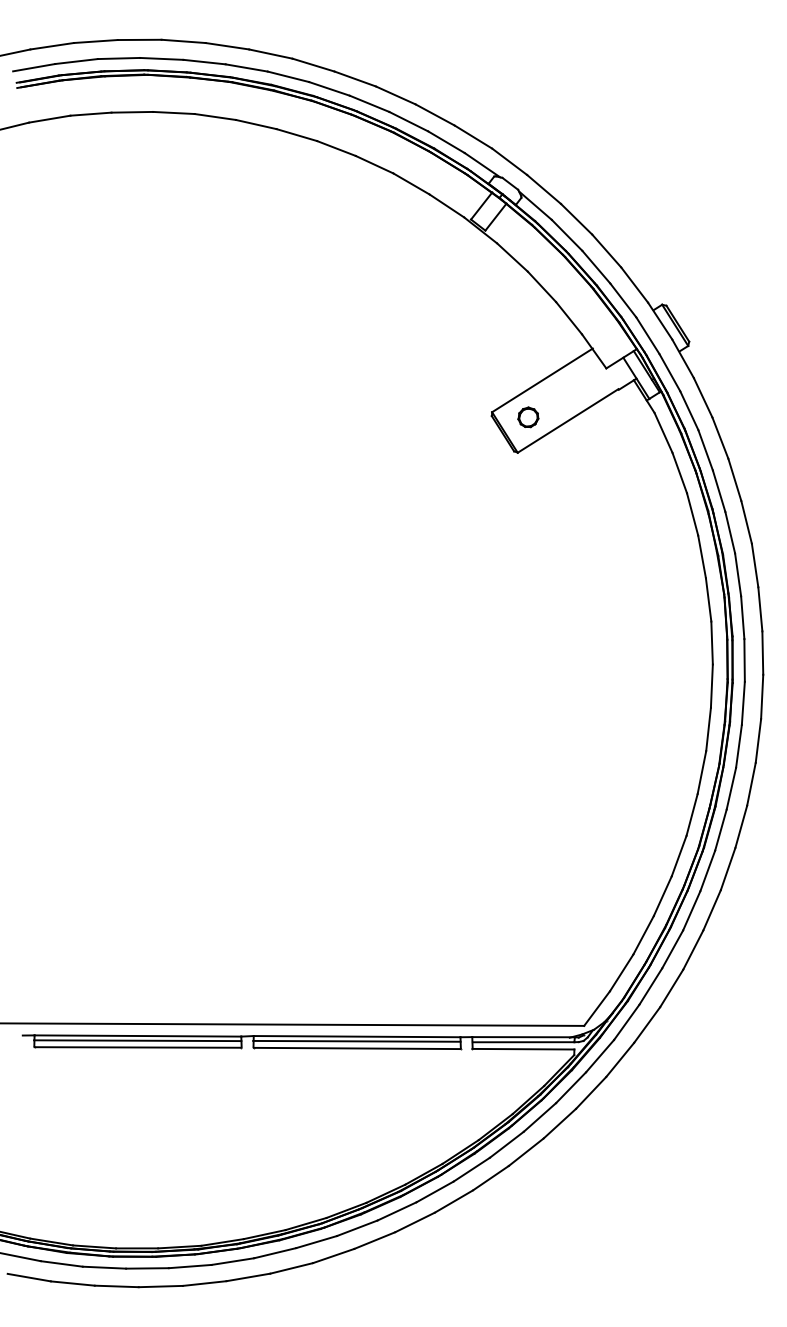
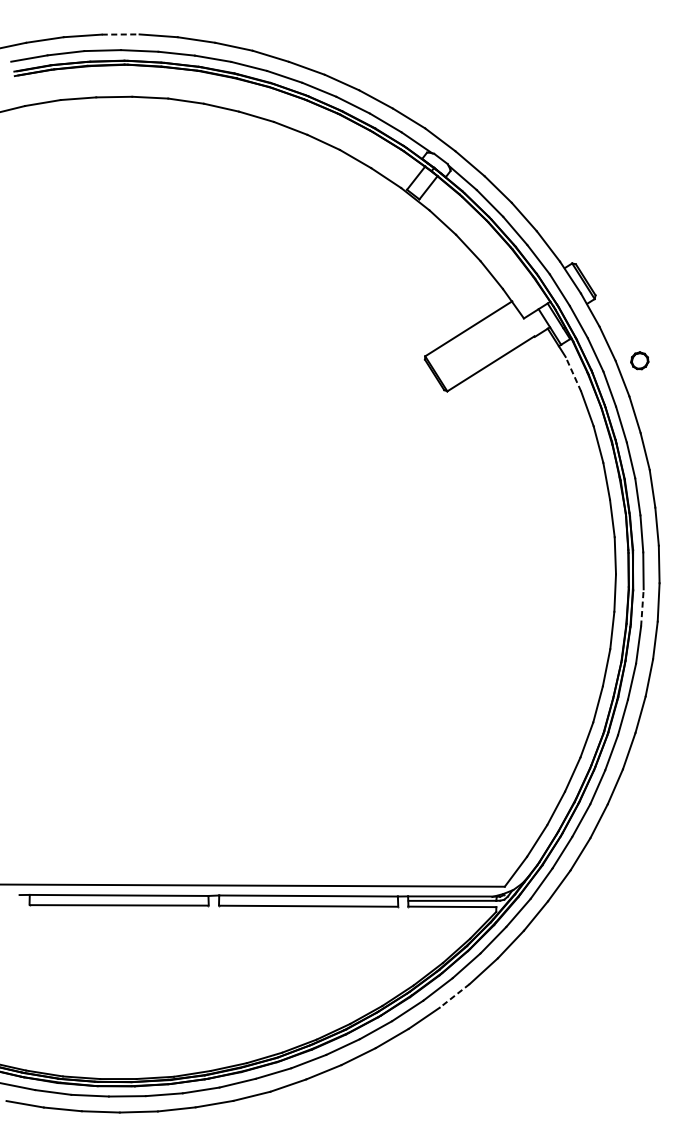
line: (139, 39) -> (120, 34), solid -> dashed
part: (528, 417) -> (639, 360), moved
line: (663, 432) -> (573, 373), solid -> dashed
line: (743, 703) -> (642, 608), solid -> dashed
line: (137, 1040) -> (118, 899), removed
line: (356, 1040) -> (308, 899), removed
line: (525, 1152) -> (454, 996), solid -> dashed

